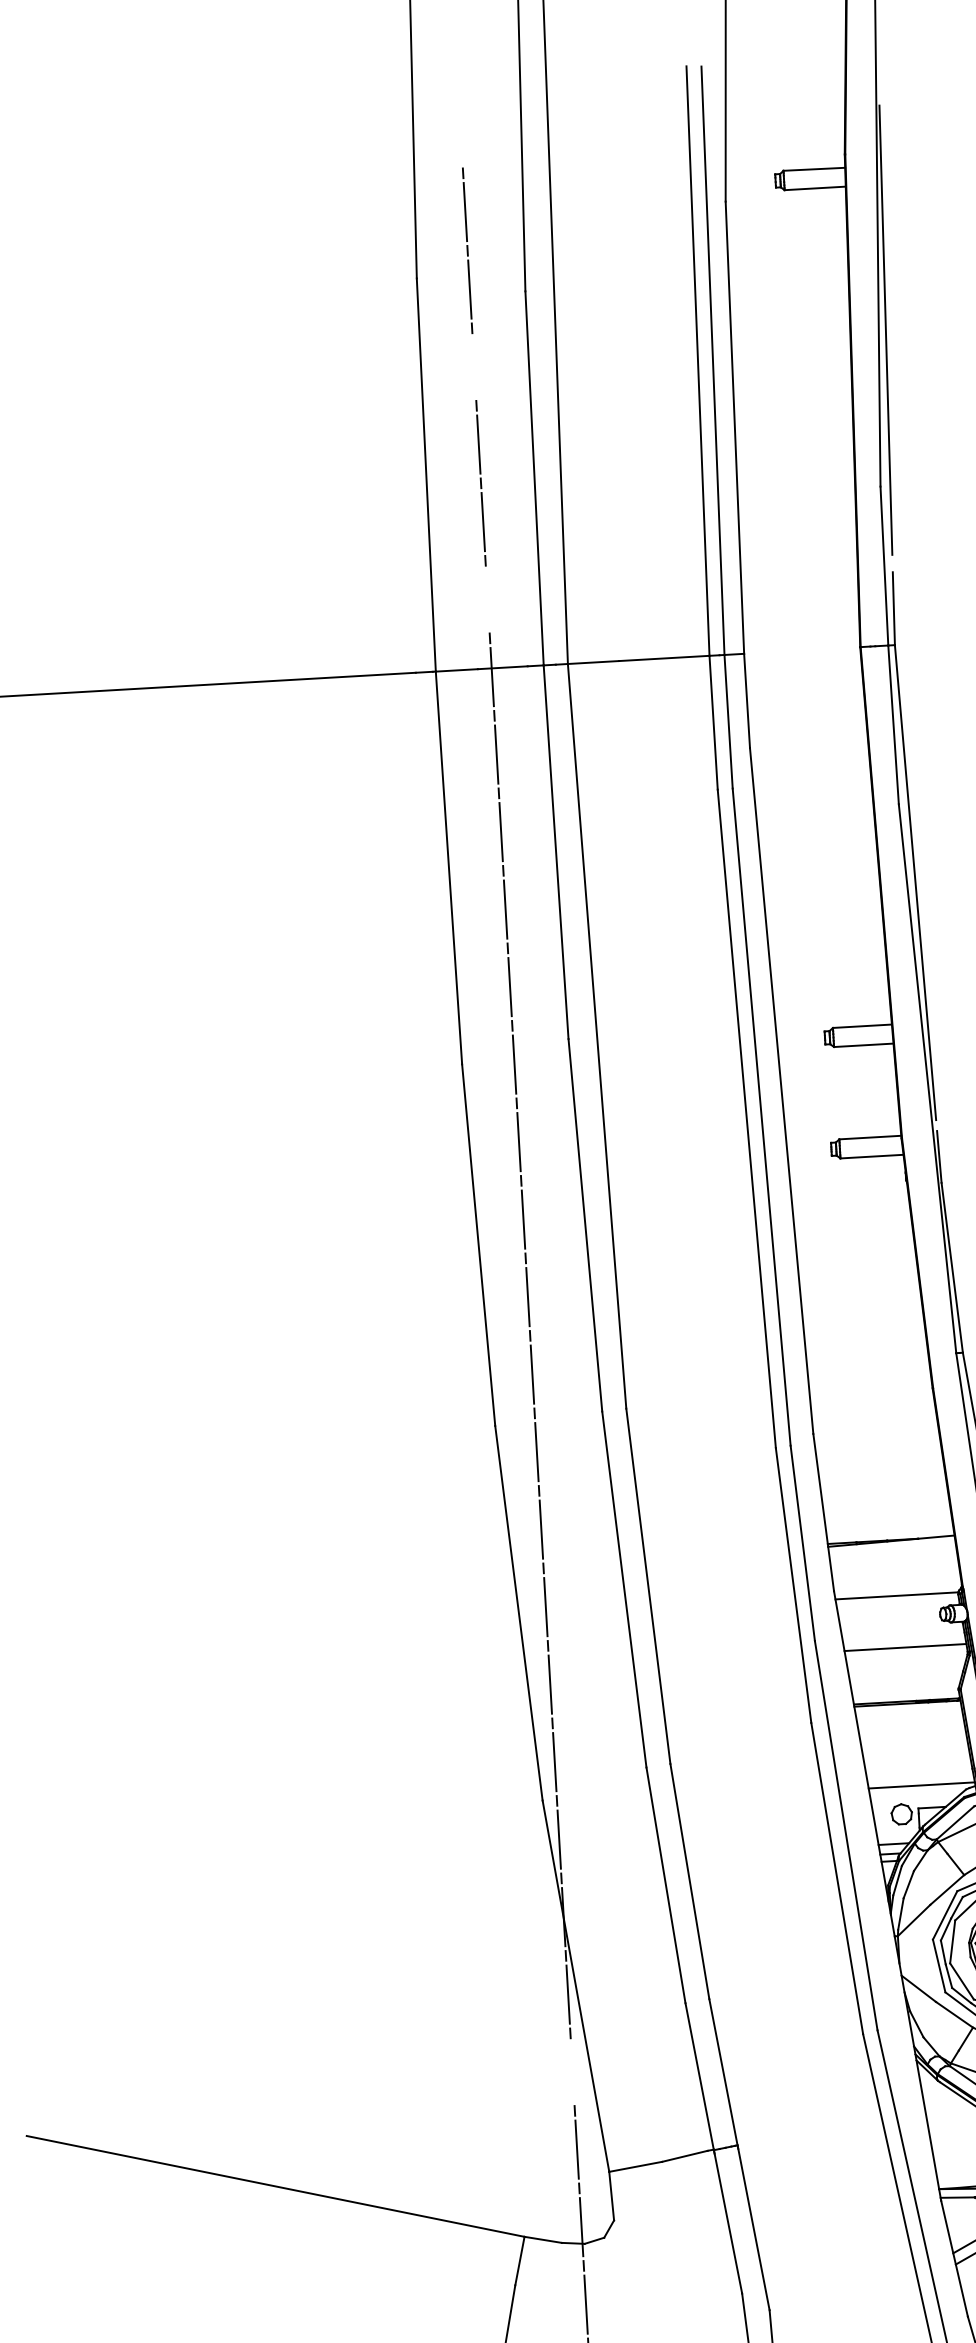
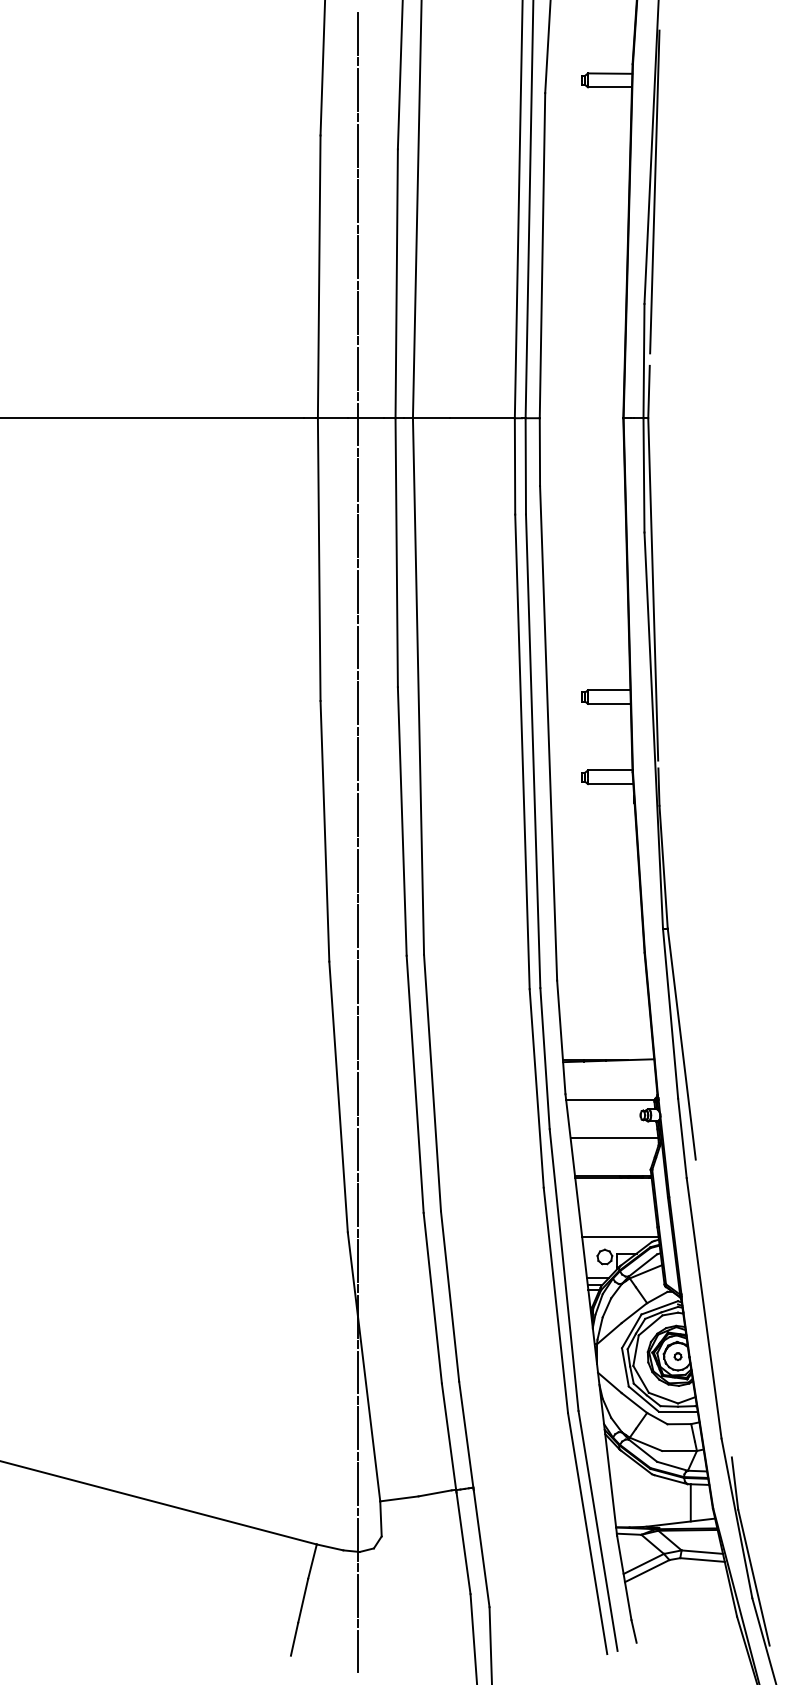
line: (461, 135) -> (358, 34), added
line: (474, 367) -> (358, 201), added
line: (488, 599) -> (358, 368), added
line: (573, 2072) -> (358, 1428), added

